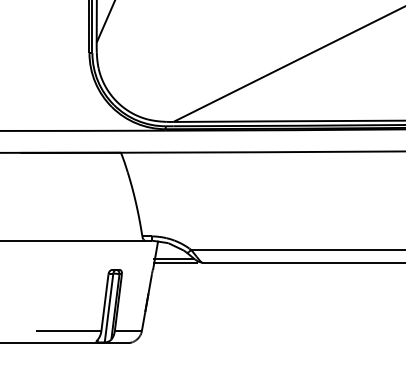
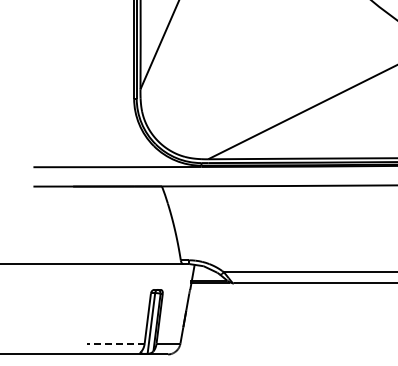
line: (68, 330) -> (115, 343), solid -> dashed

